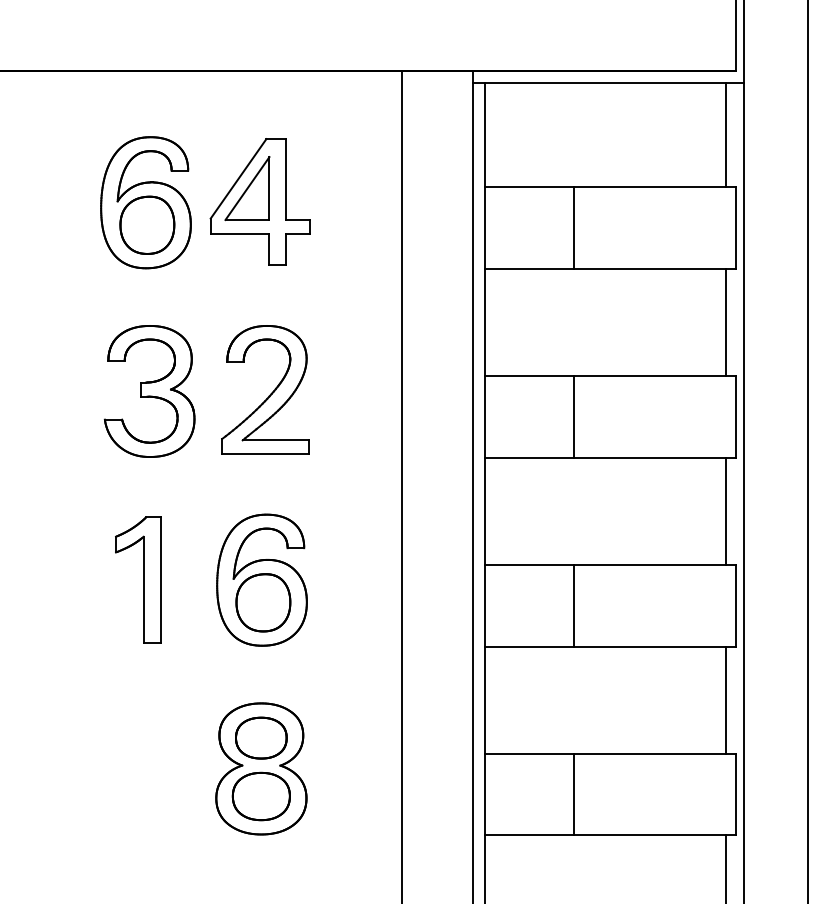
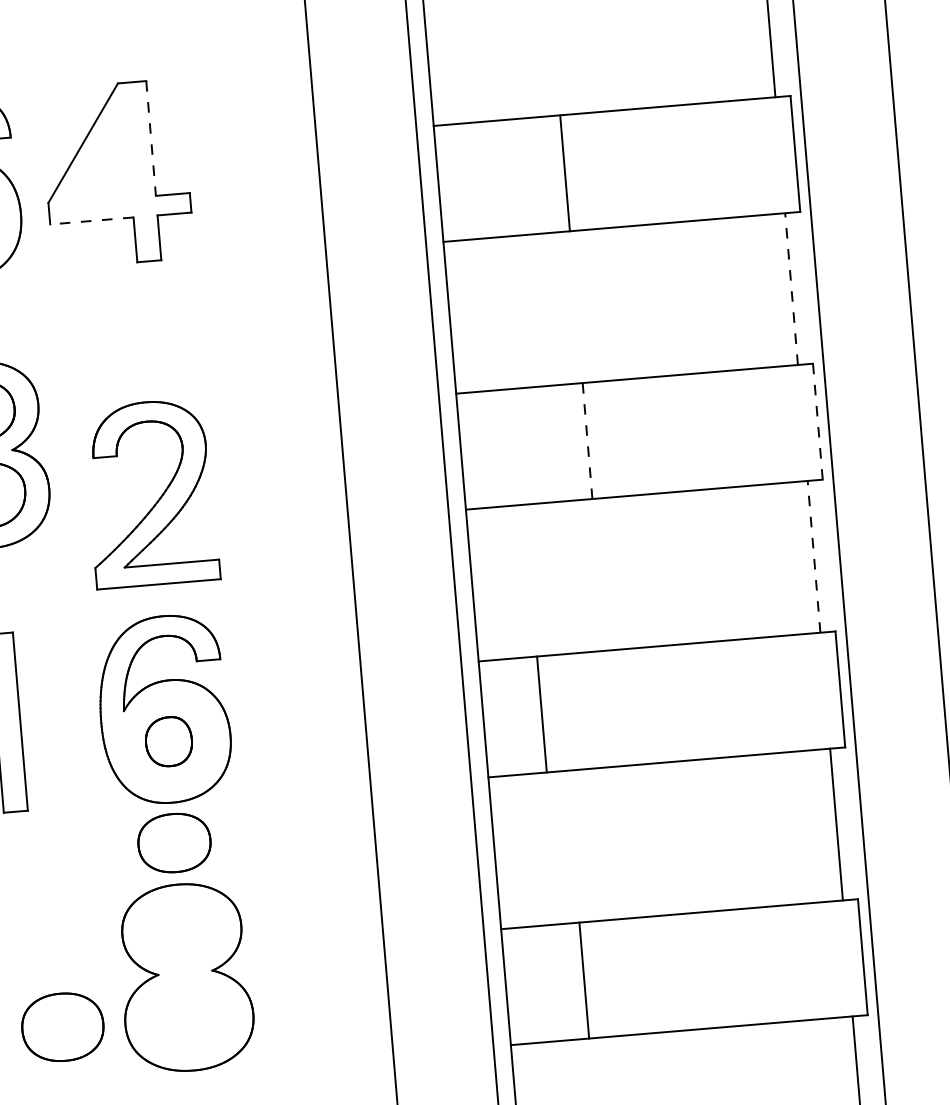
line: (286, 180) -> (151, 139), solid -> dashed
part: (247, 188) -> (97, 155), removed
line: (239, 233) -> (91, 220), solid -> dashed
line: (725, 322) -> (791, 288), solid -> dashed
part: (270, 393) -> (158, 497), moved
line: (574, 417) -> (588, 441), solid -> dashed
line: (736, 417) -> (817, 422), solid -> dashed
line: (725, 510) -> (813, 555), solid -> dashed
part: (263, 602) -> (169, 741), size x0.6
line: (574, 605) -> (542, 714), moved
part: (261, 737) -> (174, 842), moved
line: (574, 794) -> (584, 980), moved
part: (260, 796) -> (61, 1027), moved

